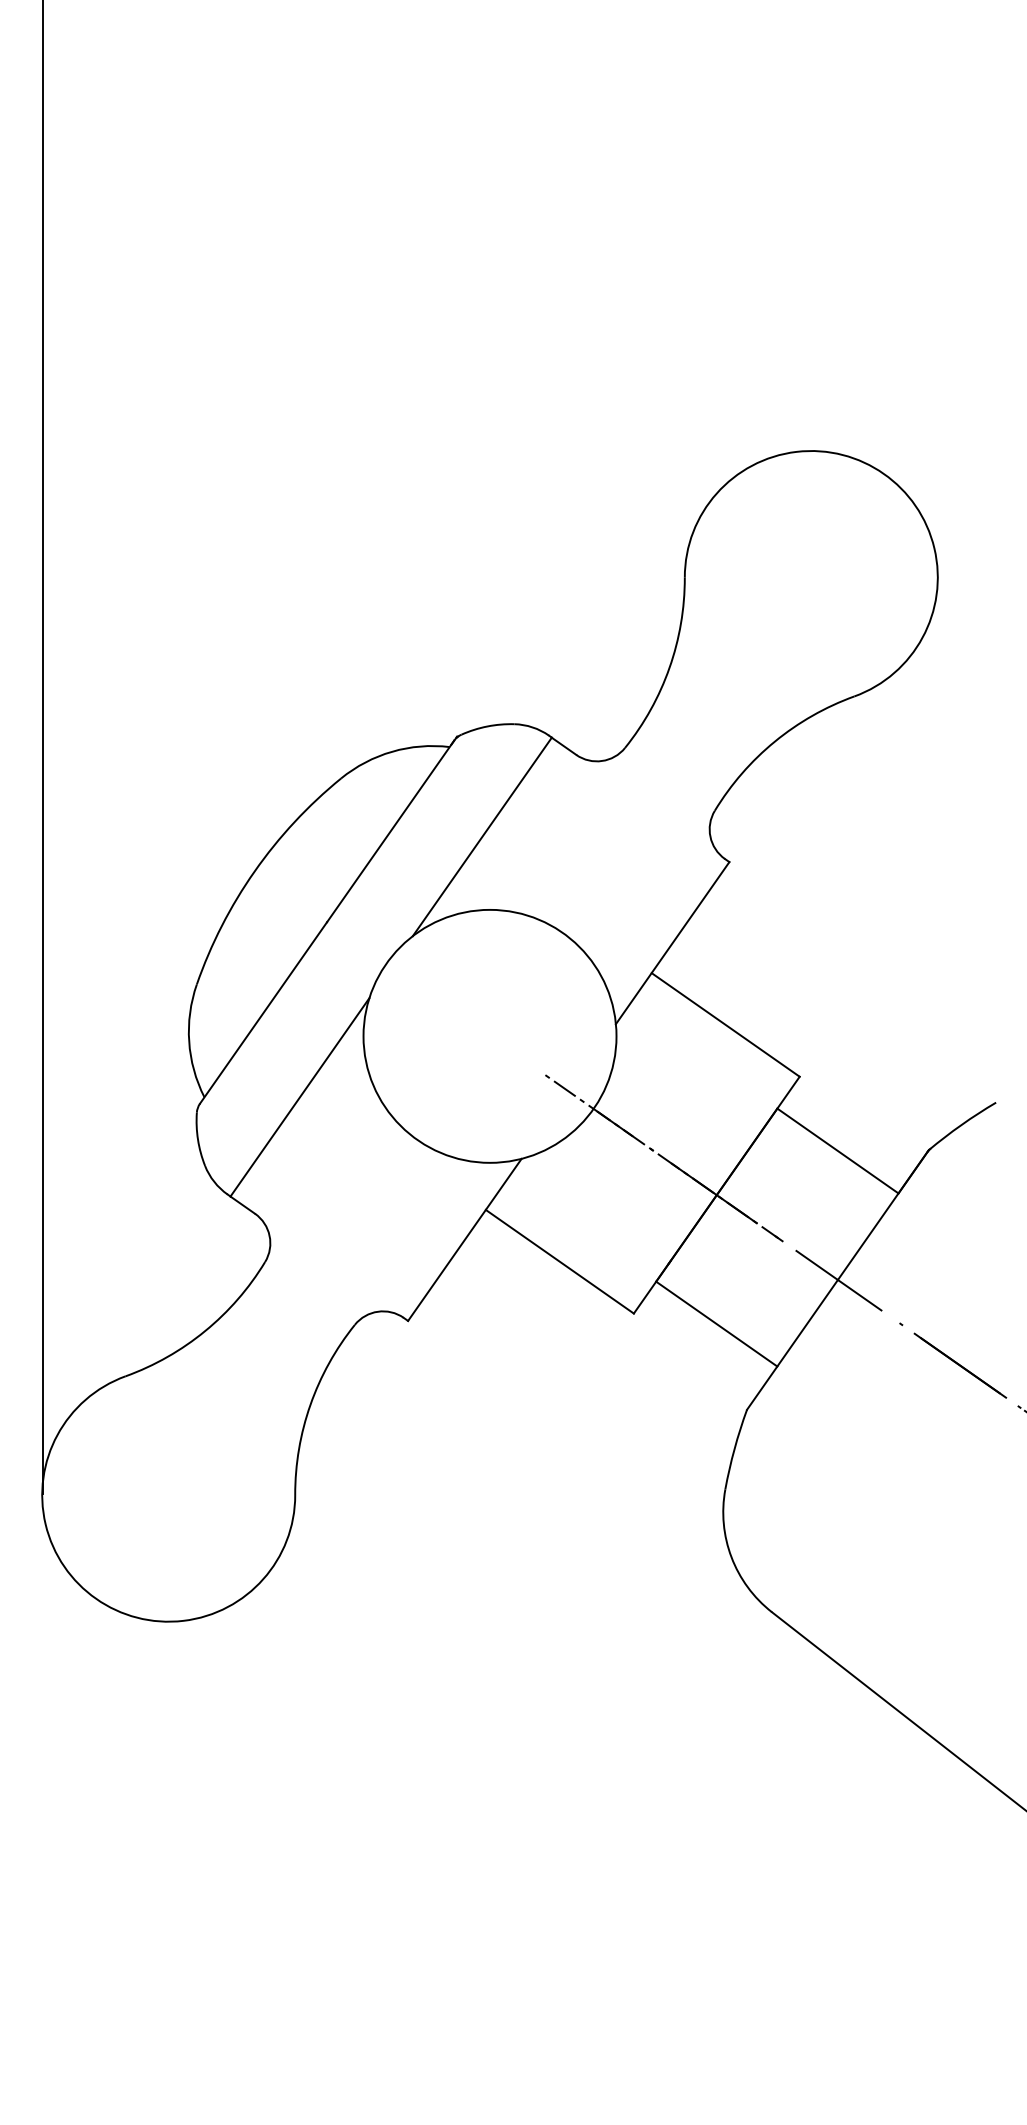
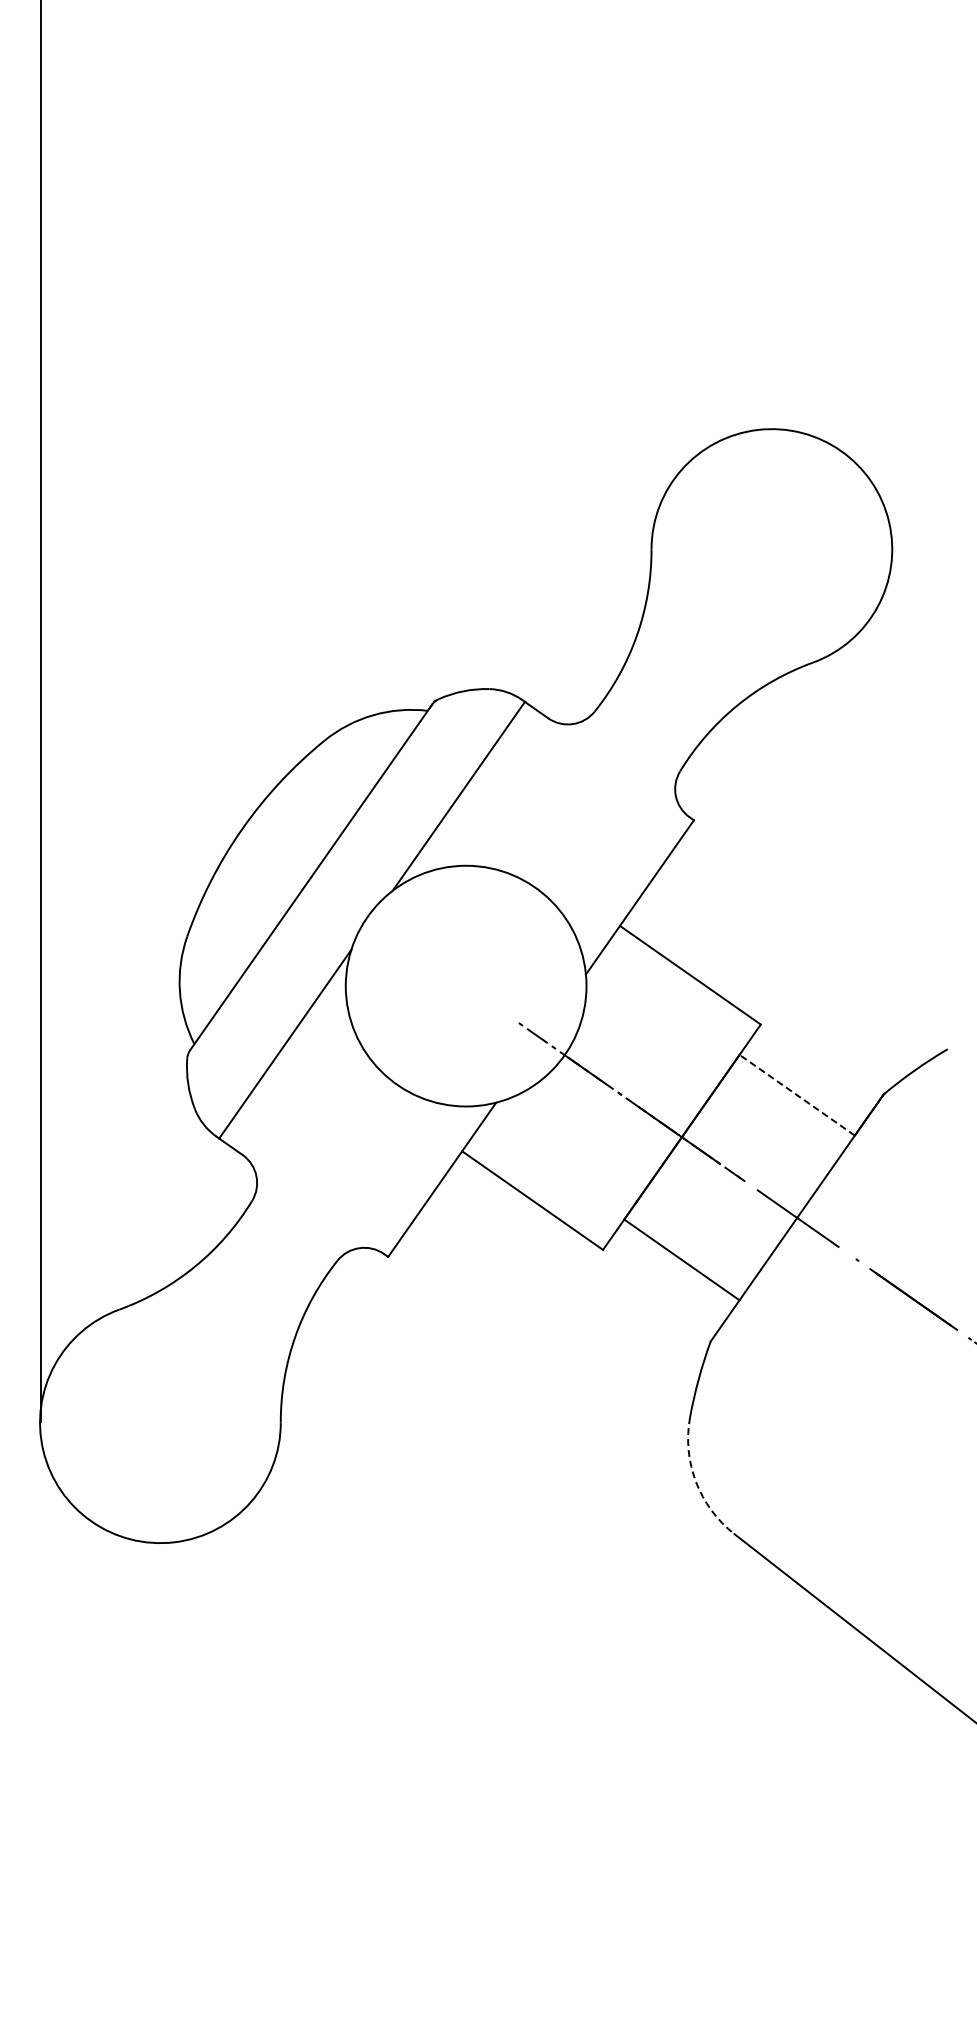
line: (837, 1150) -> (796, 1094), solid -> dashed
arc: (731, 1556) -> (695, 1481), solid -> dashed

